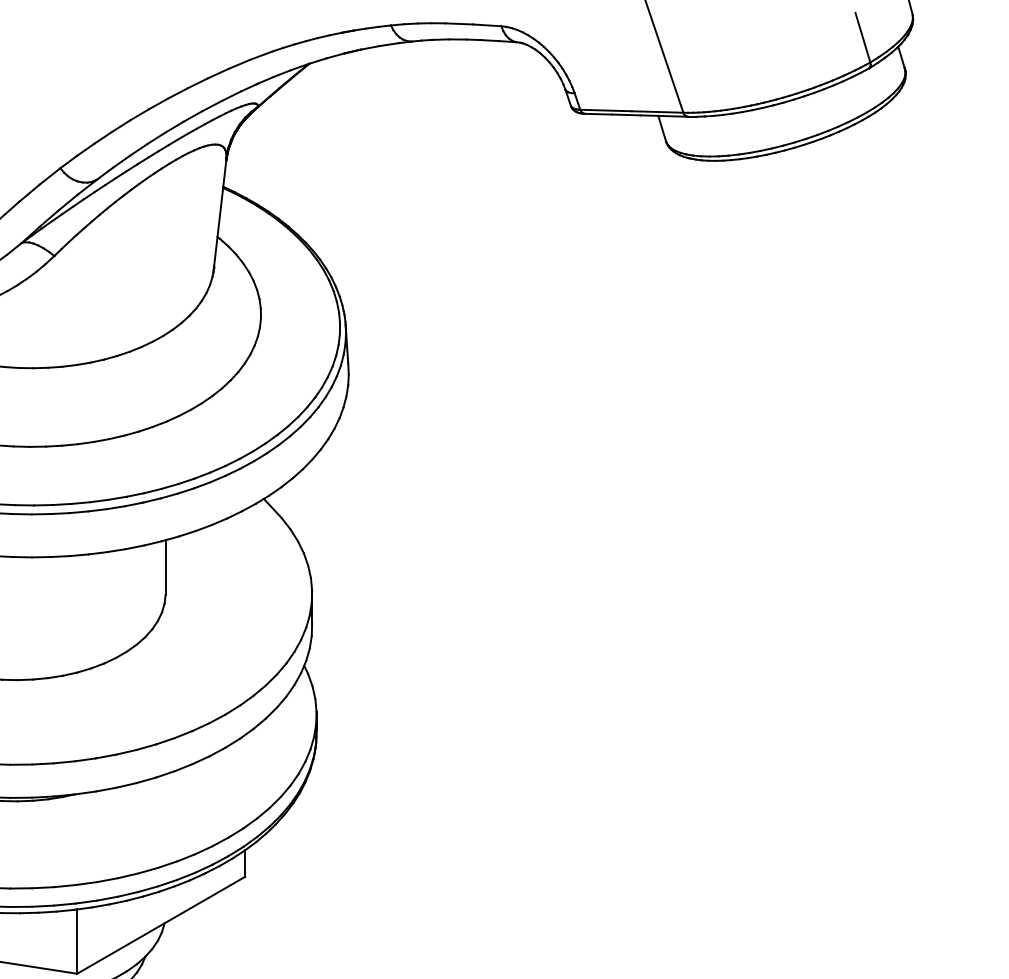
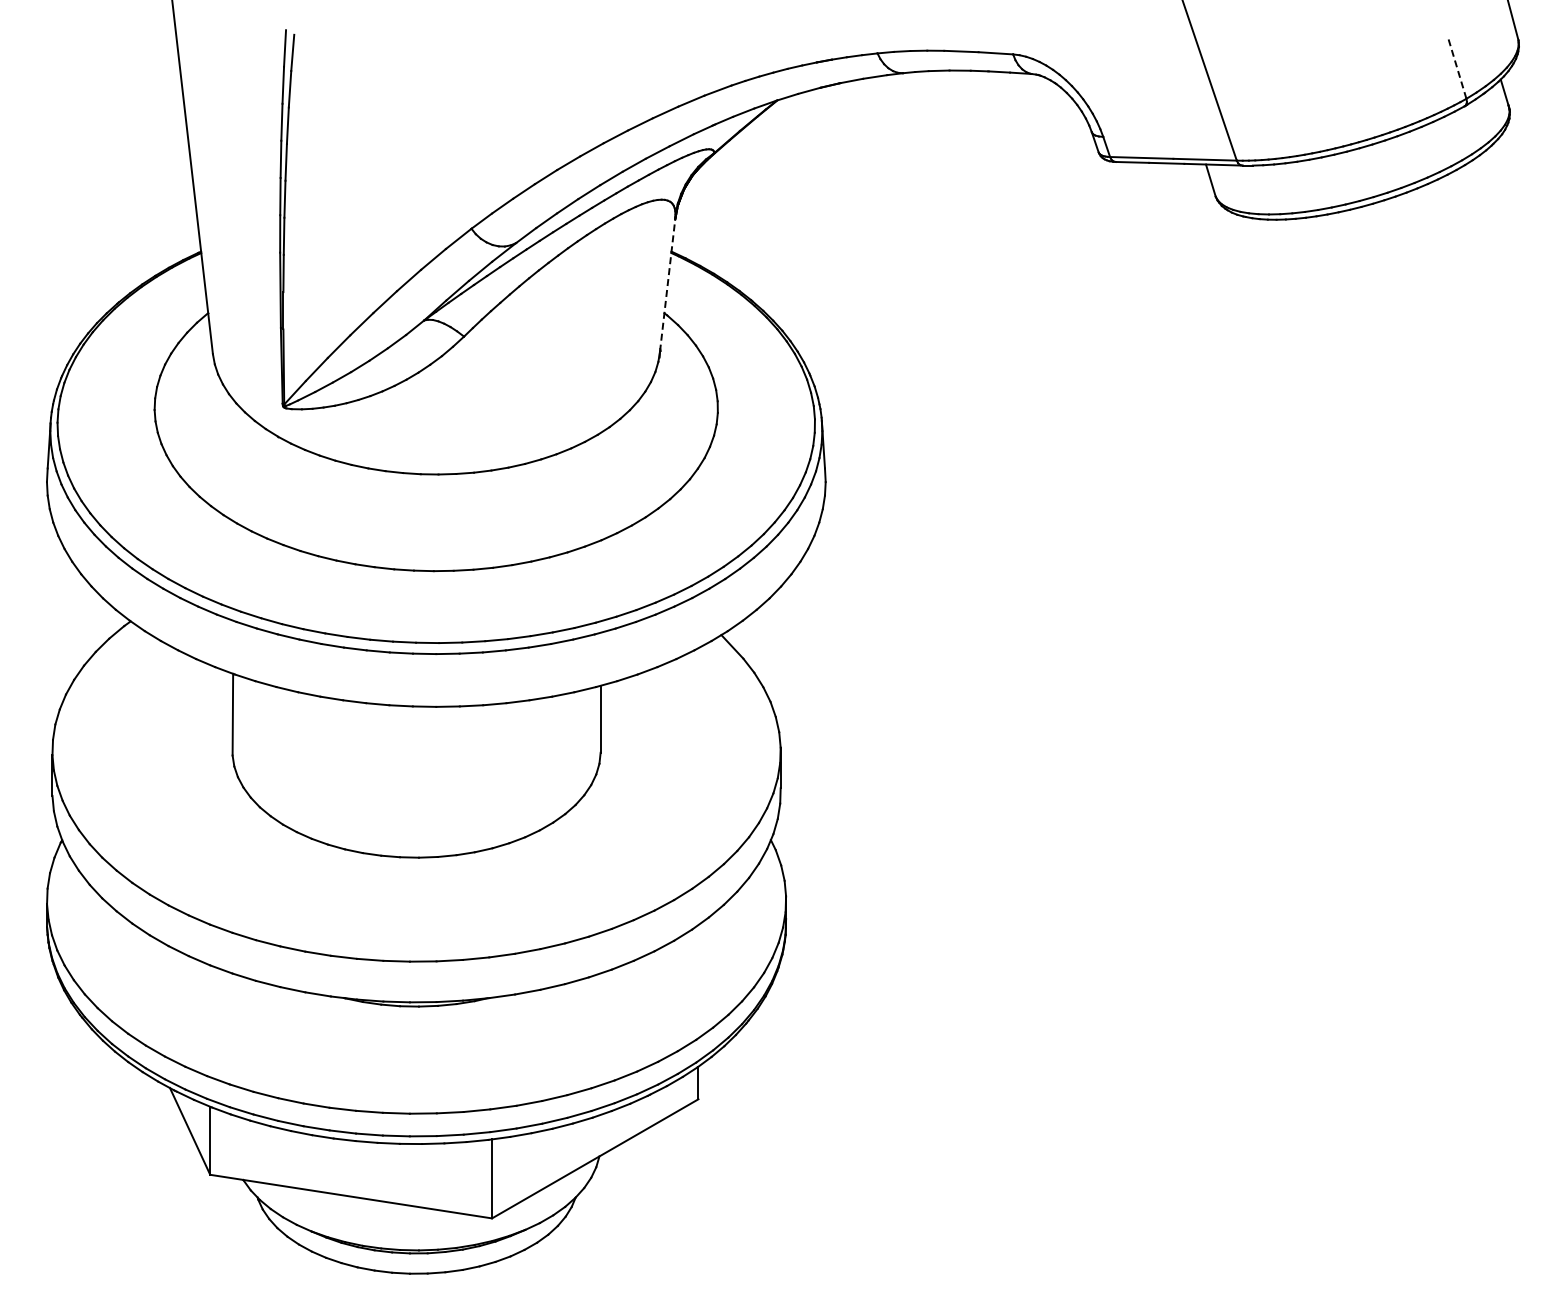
line: (863, 37) -> (1457, 68), solid -> dashed
line: (220, 214) -> (667, 285), solid -> dashed

